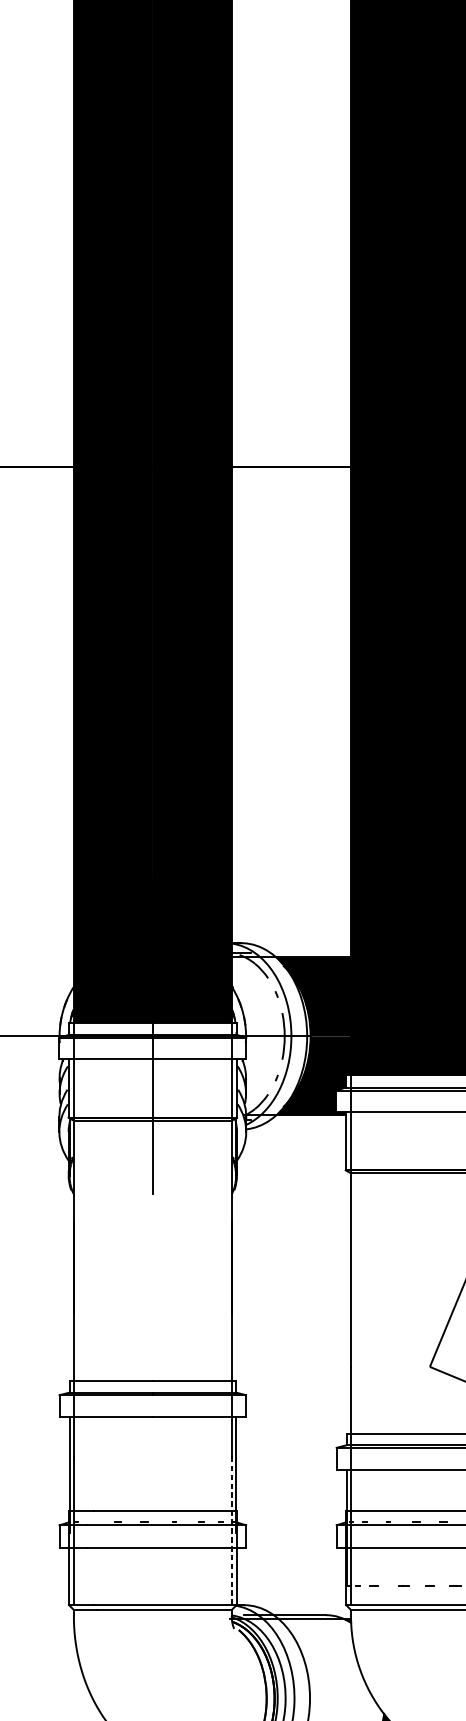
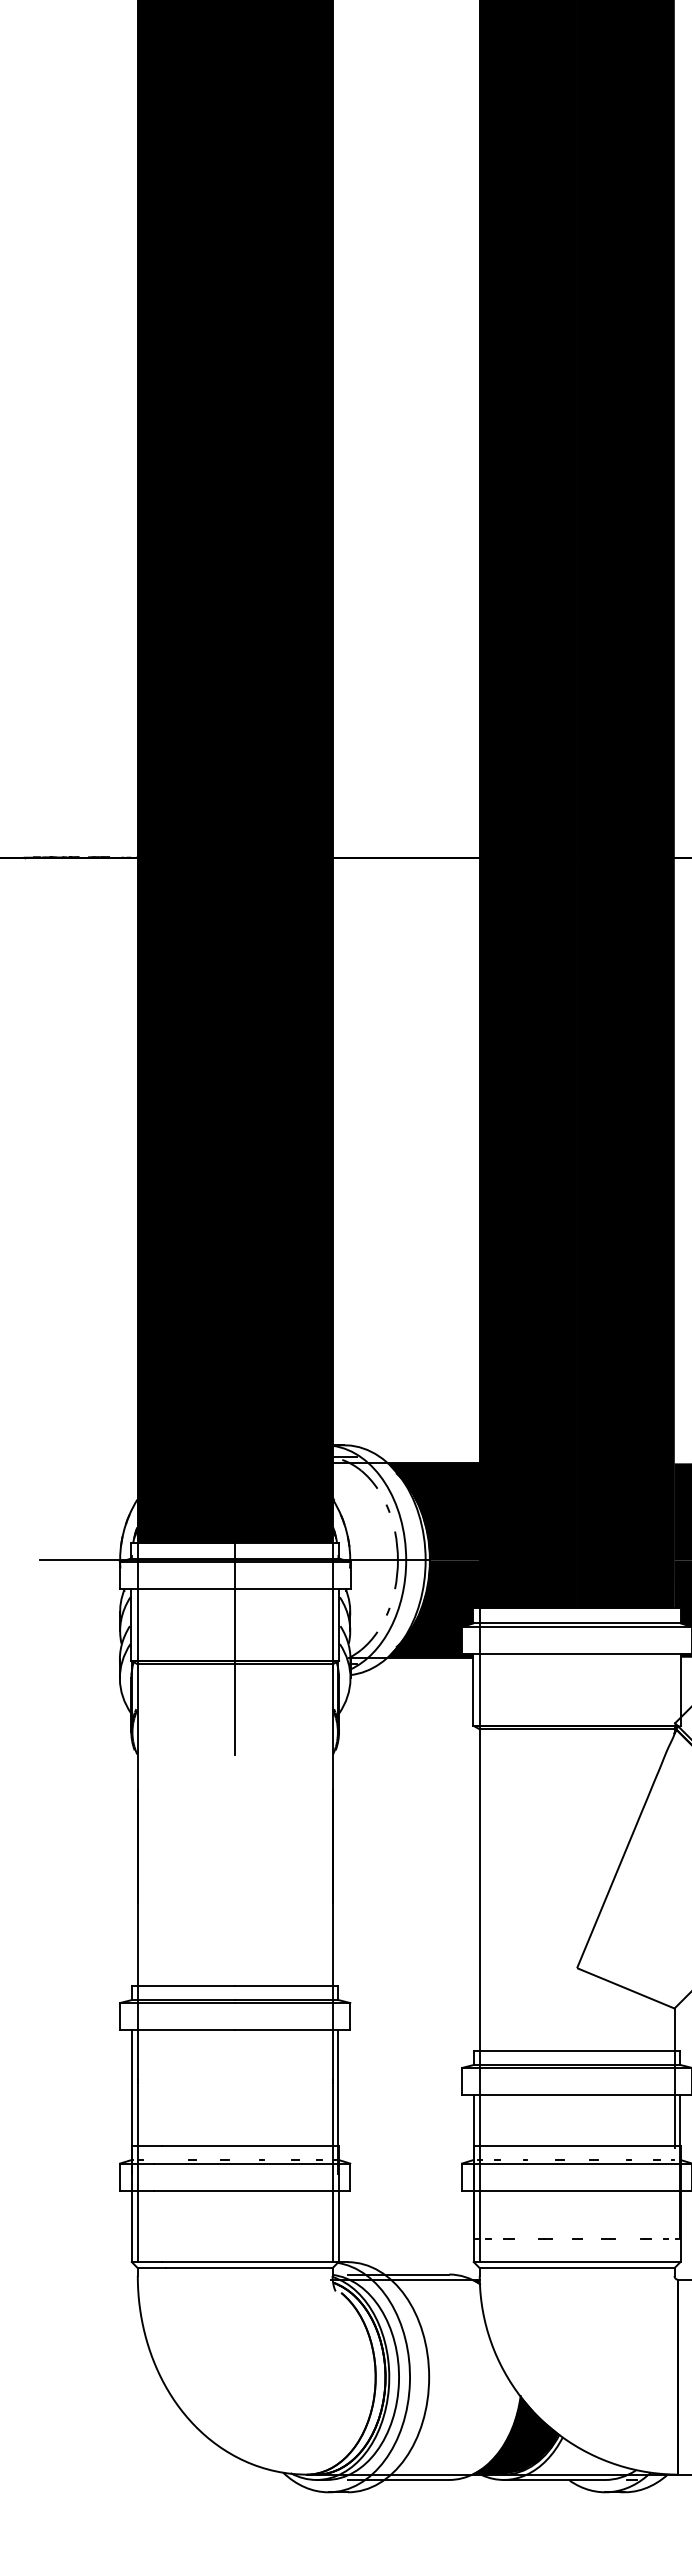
line: (231, 1532) -> (332, 2172), dashed -> solid

